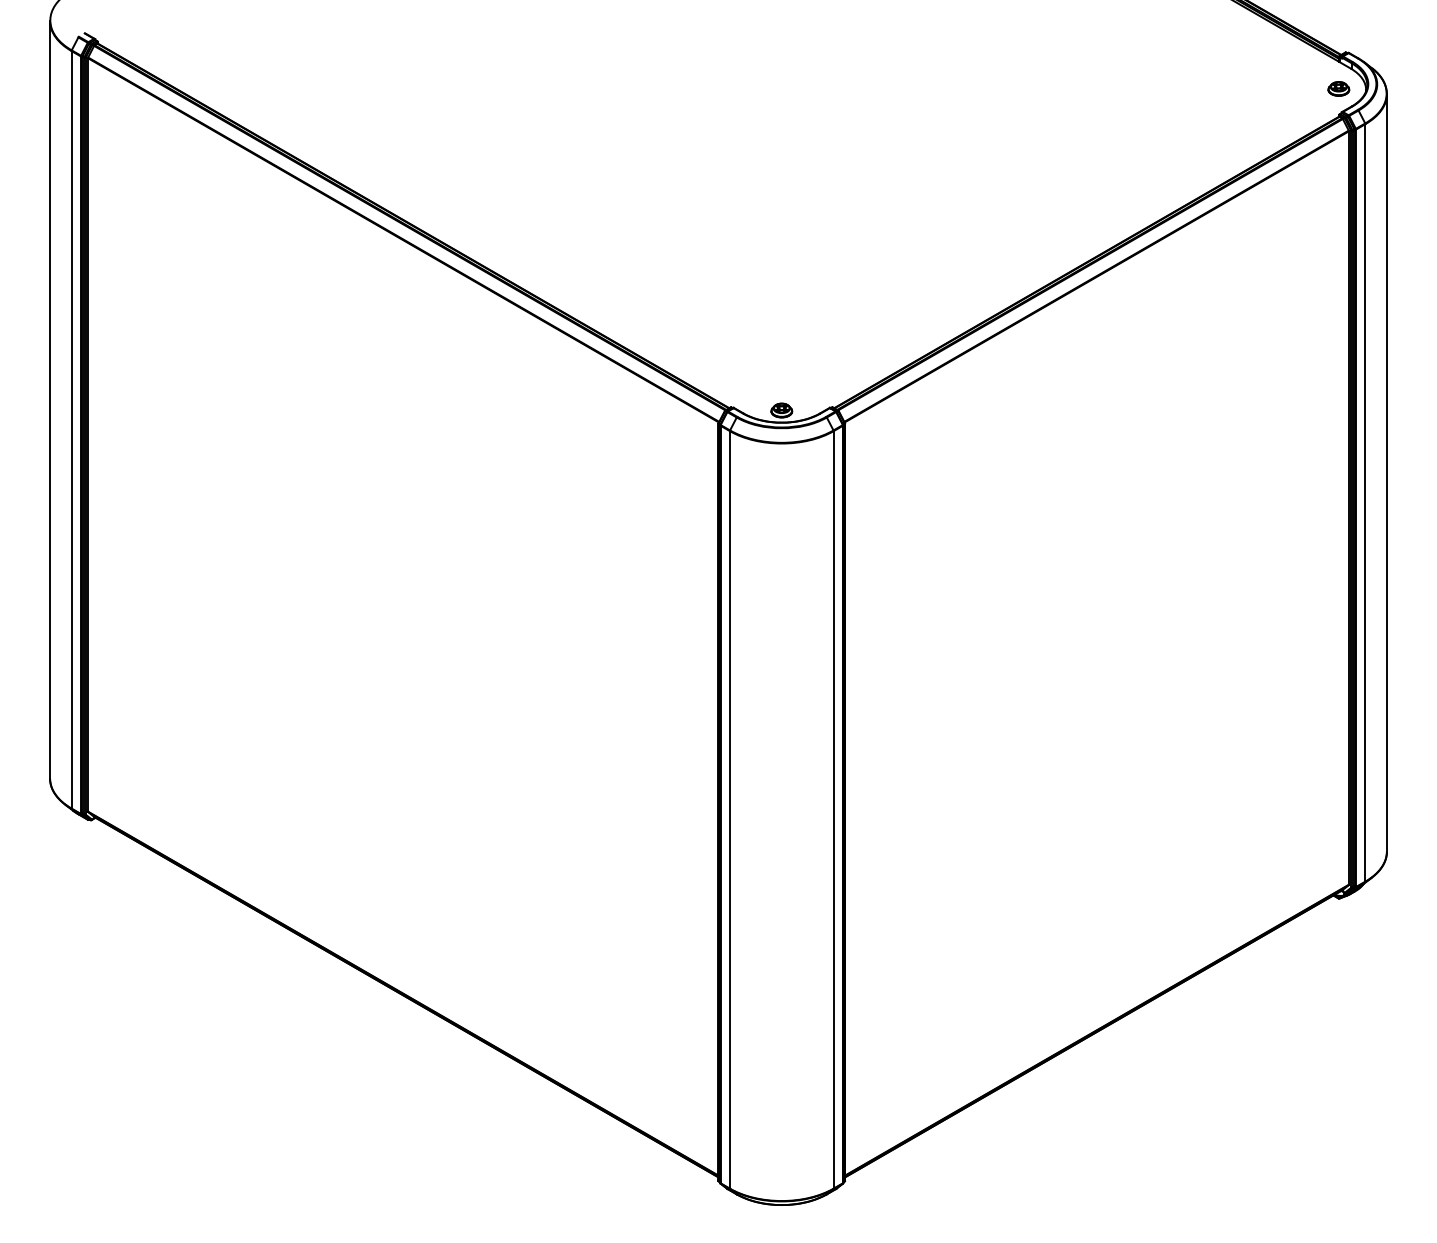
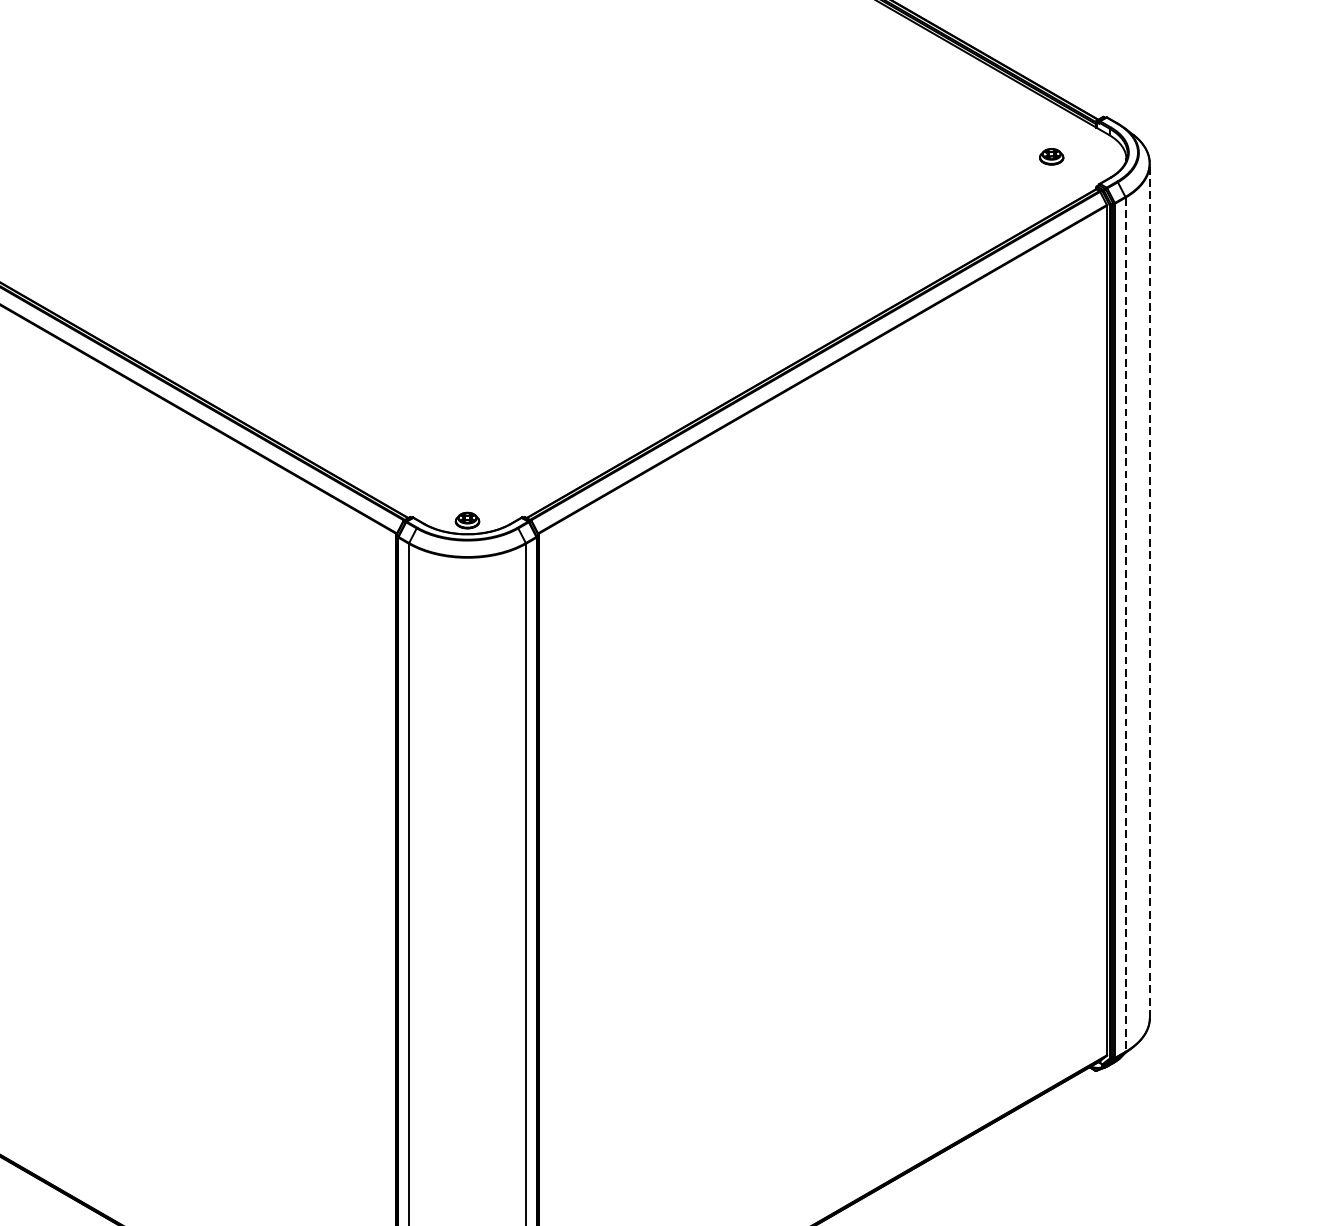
part: (1338, 88) -> (1051, 156), moved
line: (1386, 472) -> (1149, 590), solid -> dashed
line: (1365, 502) -> (1125, 624), solid -> dashed

